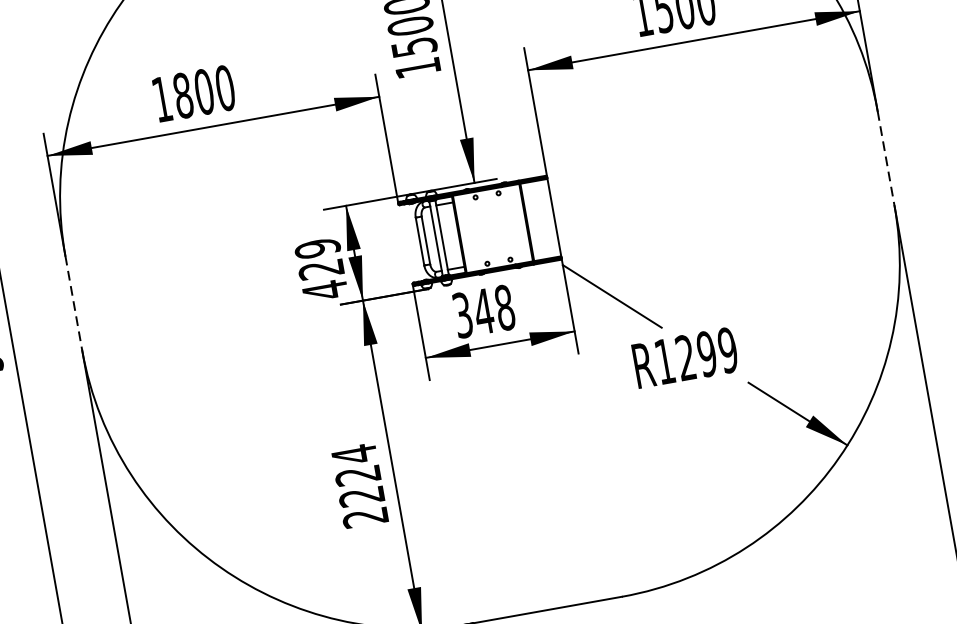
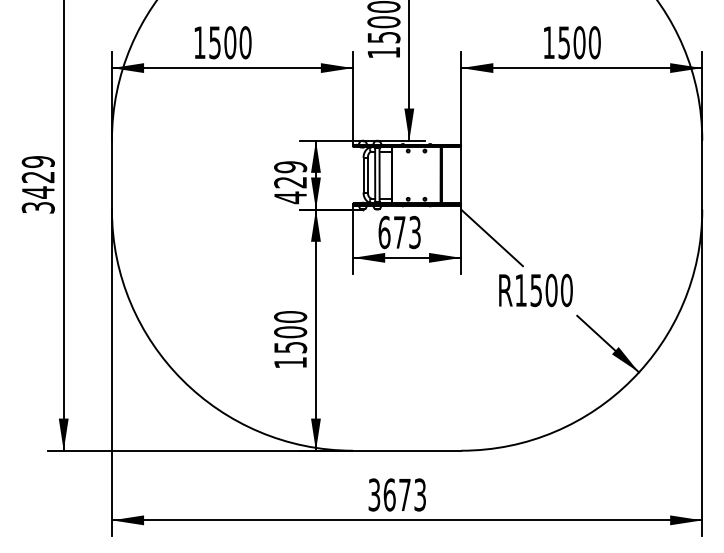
text: (183, 95) -> (215, 42), 1800 -> 1500
line: (886, 158) -> (702, 175), dashed -> solid
line: (73, 303) -> (111, 175), dashed -> solid
text: (483, 311) -> (399, 232), 348 -> 673
text: (706, 354) -> (551, 290), R1299 -> R1500
text: (359, 485) -> (290, 339), 2224 -> 1500

